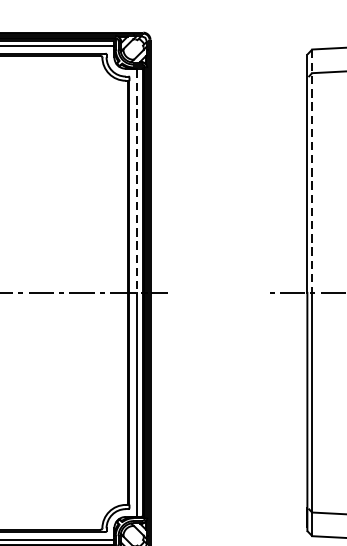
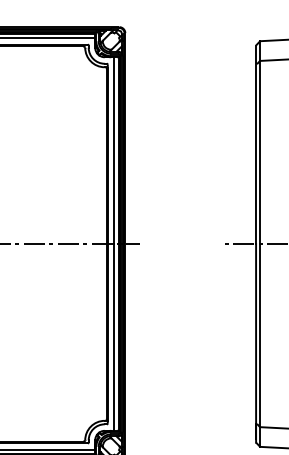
line: (312, 172) -> (260, 143), dashed -> solid
line: (137, 181) -> (114, 151), dashed -> solid

